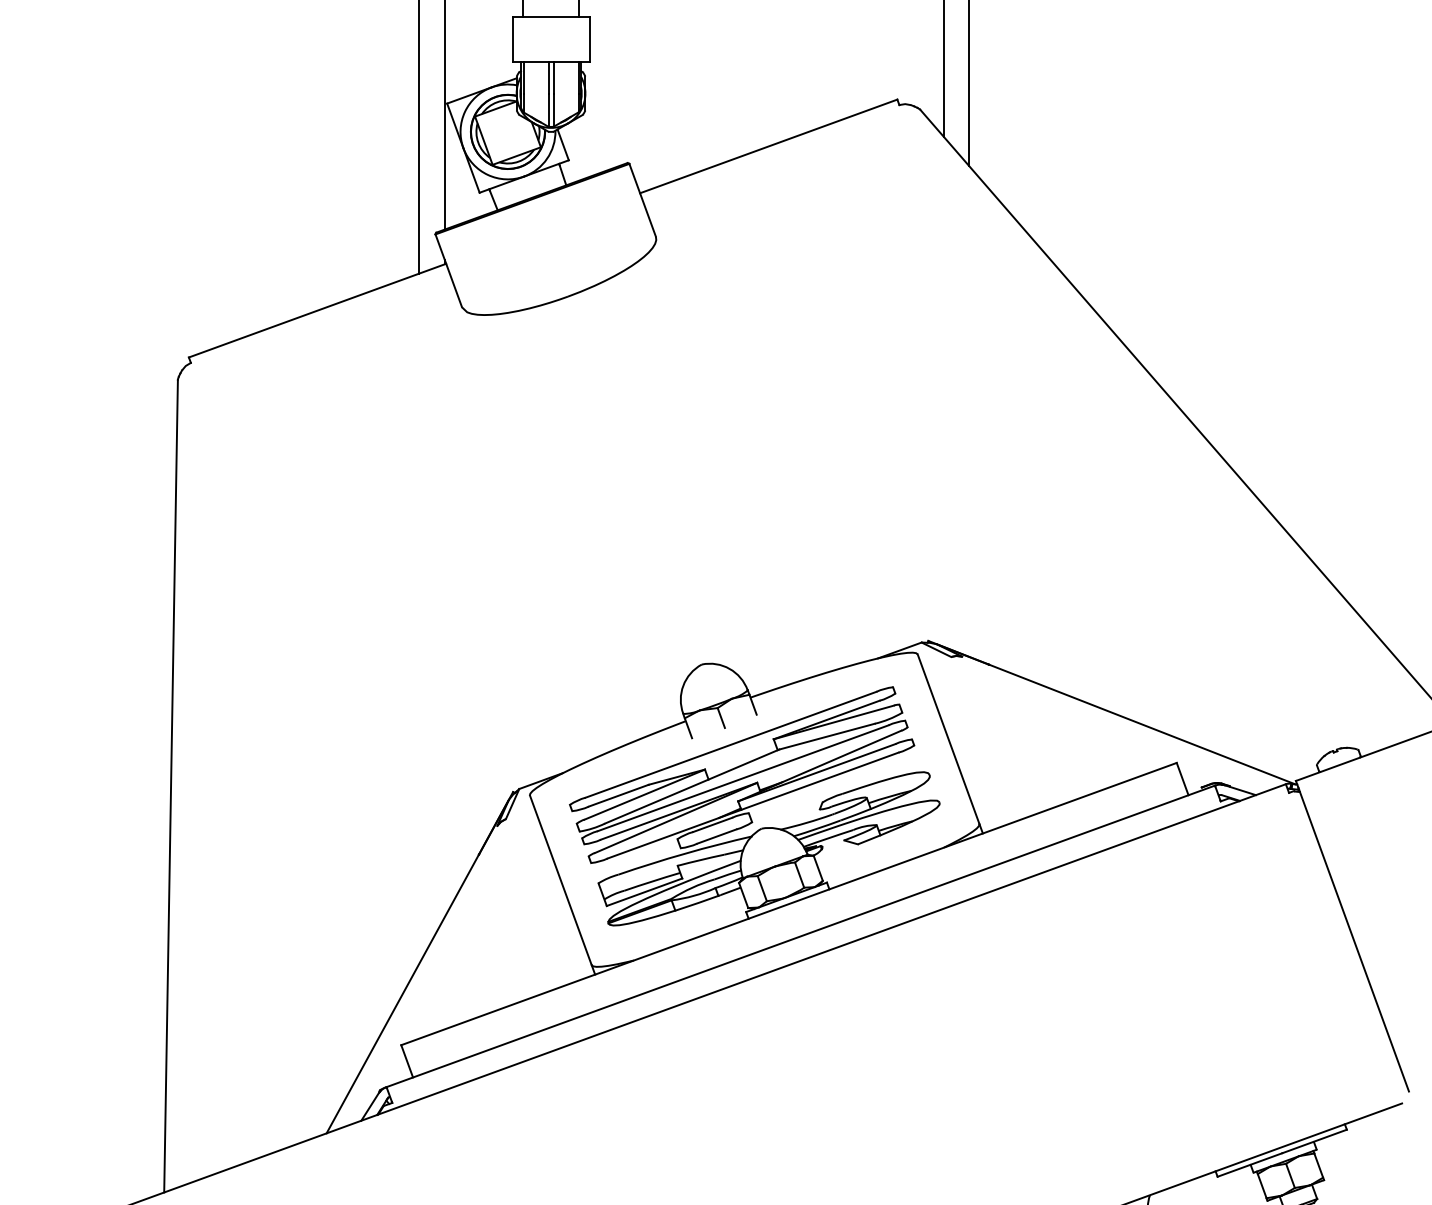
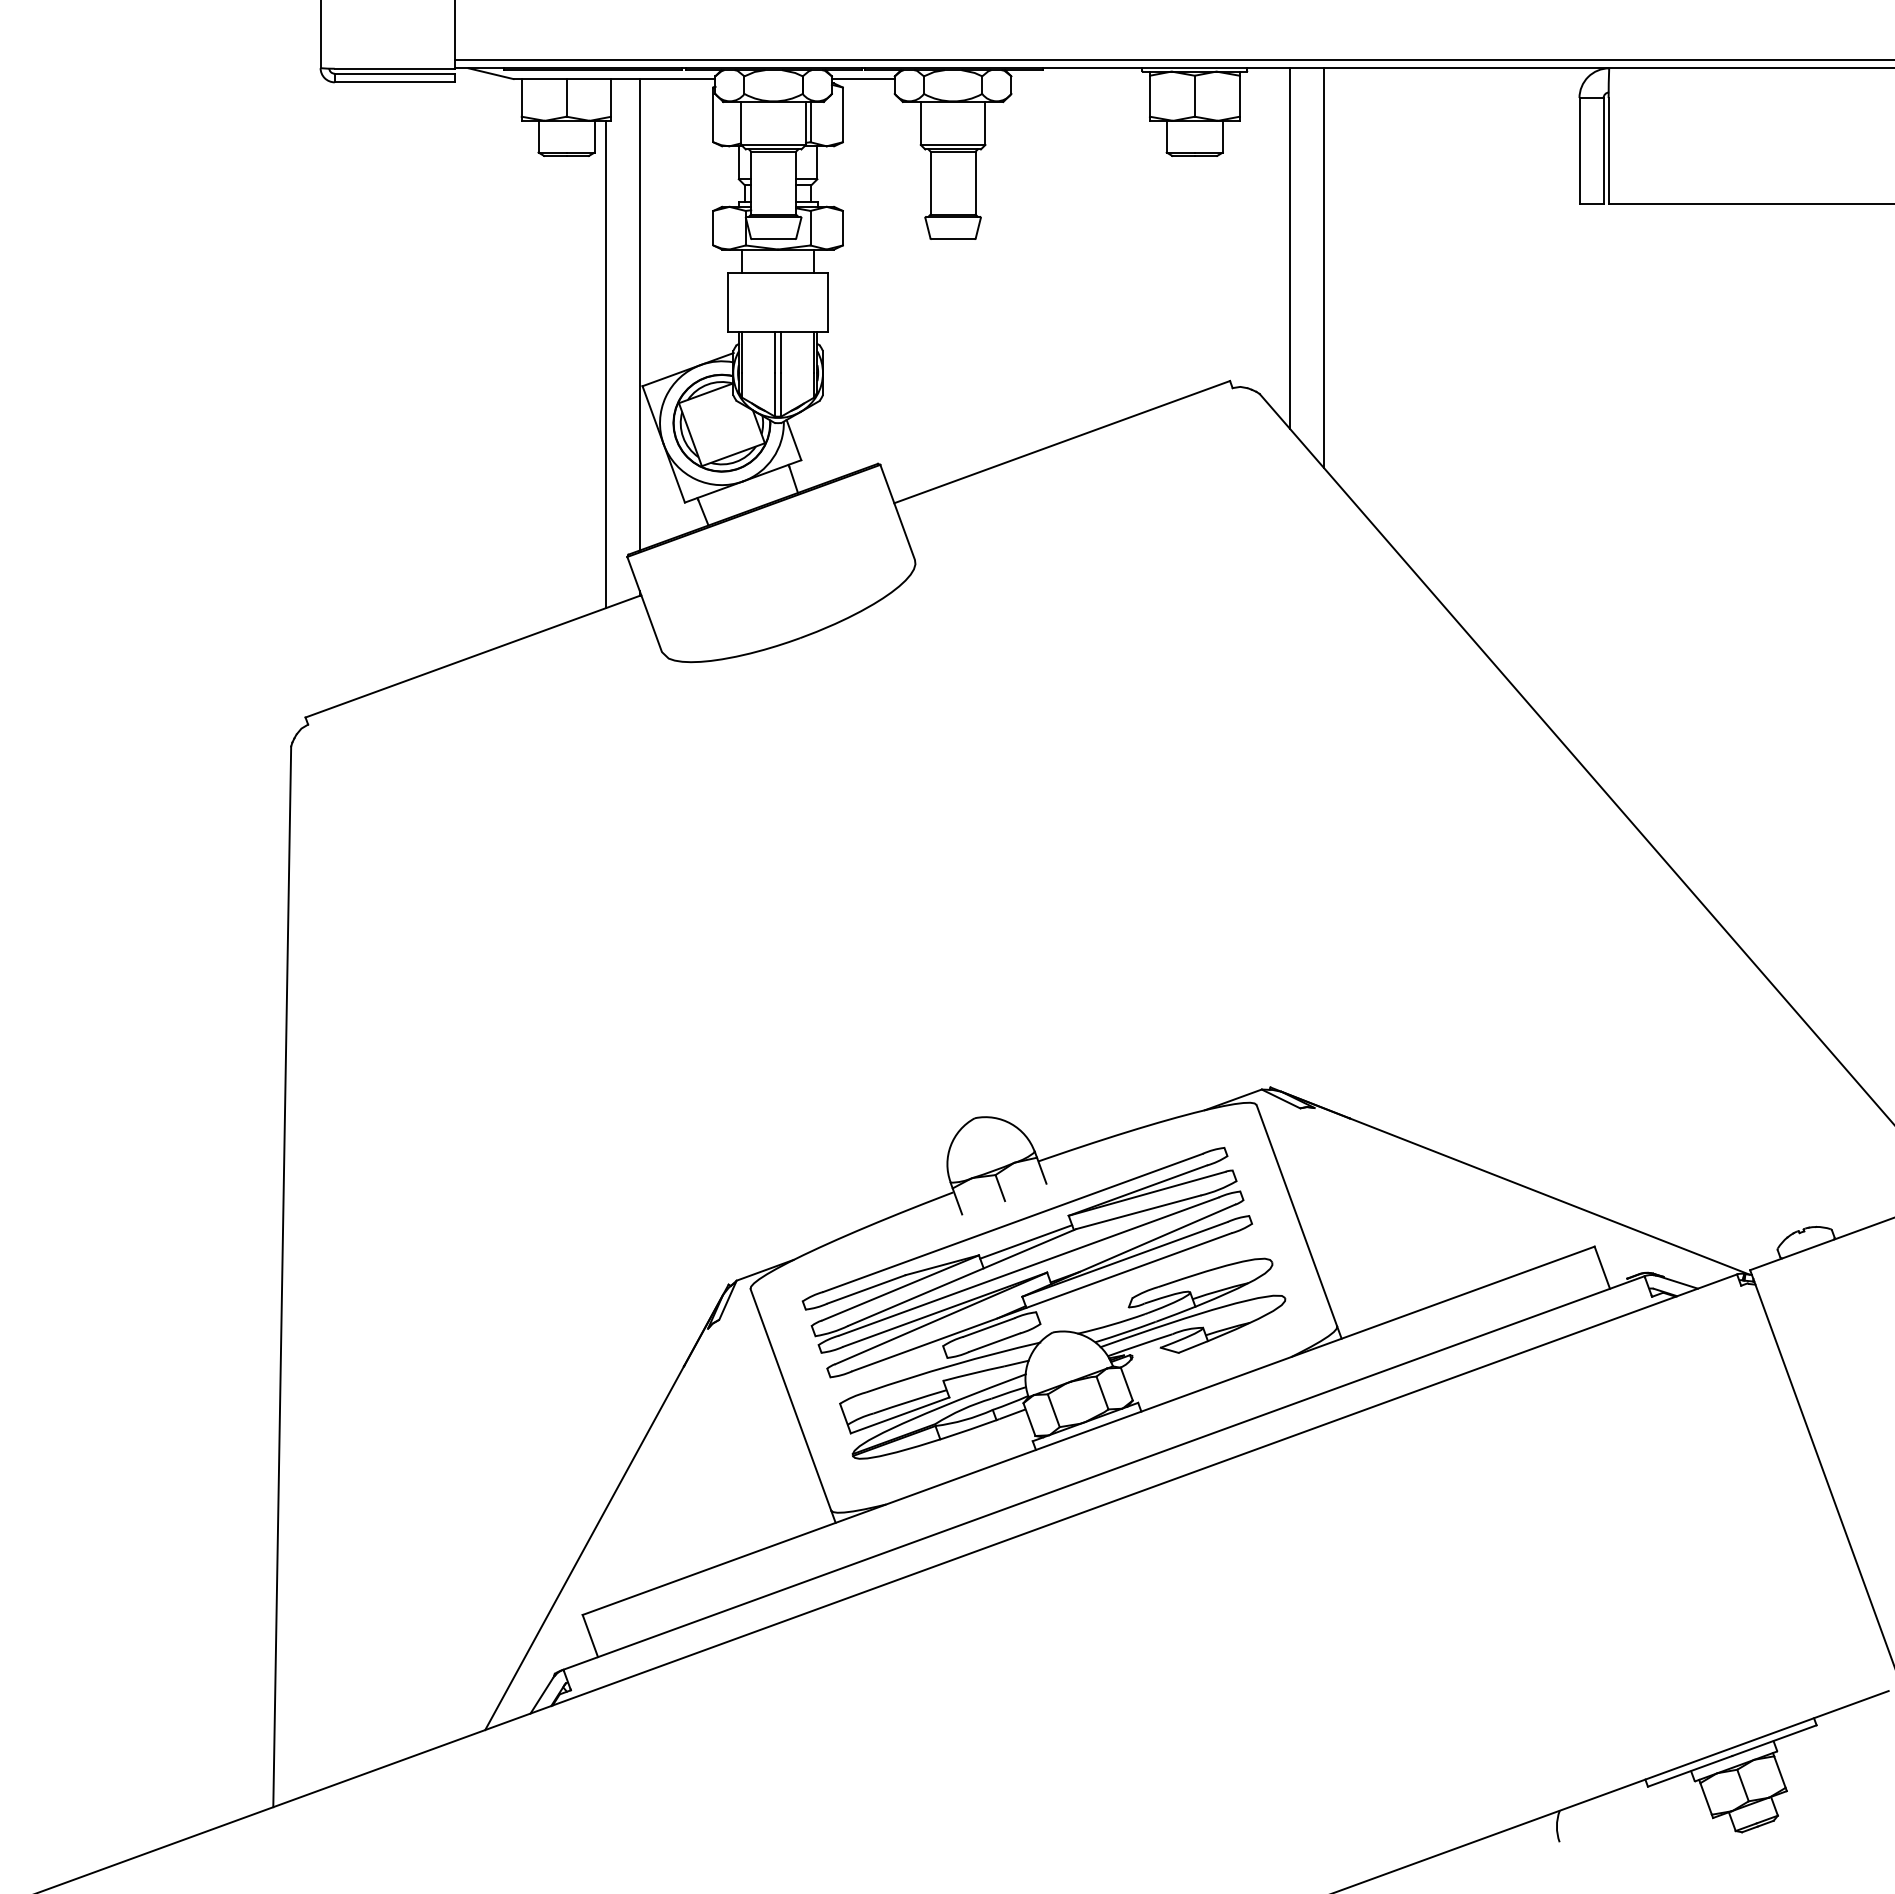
line: (741, 758) -> (1026, 1241), added

